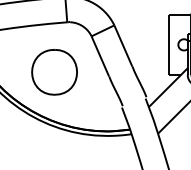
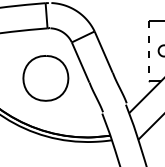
line: (168, 45) -> (148, 51), solid -> dashed
part: (54, 72) -> (45, 78), moved

